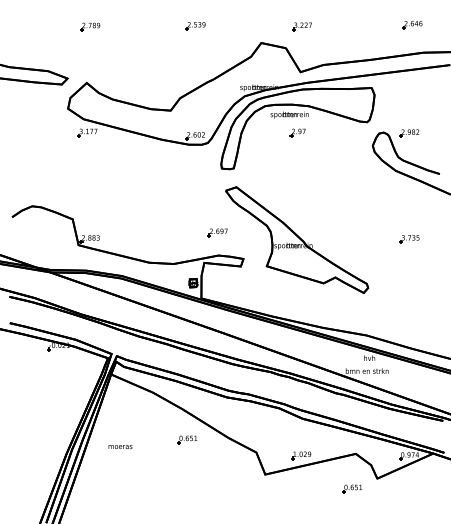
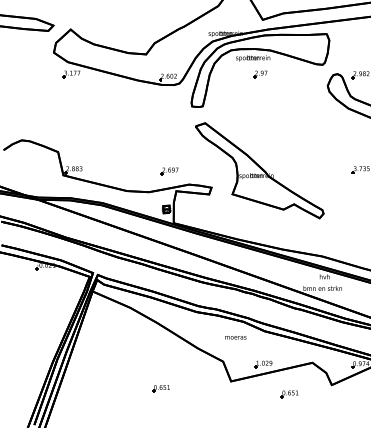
part: (217, 232) -> (169, 171), moved
part: (187, 439) -> (161, 388), moved
text: (120, 446) -> (235, 337), moved
part: (351, 488) -> (288, 393), moved

